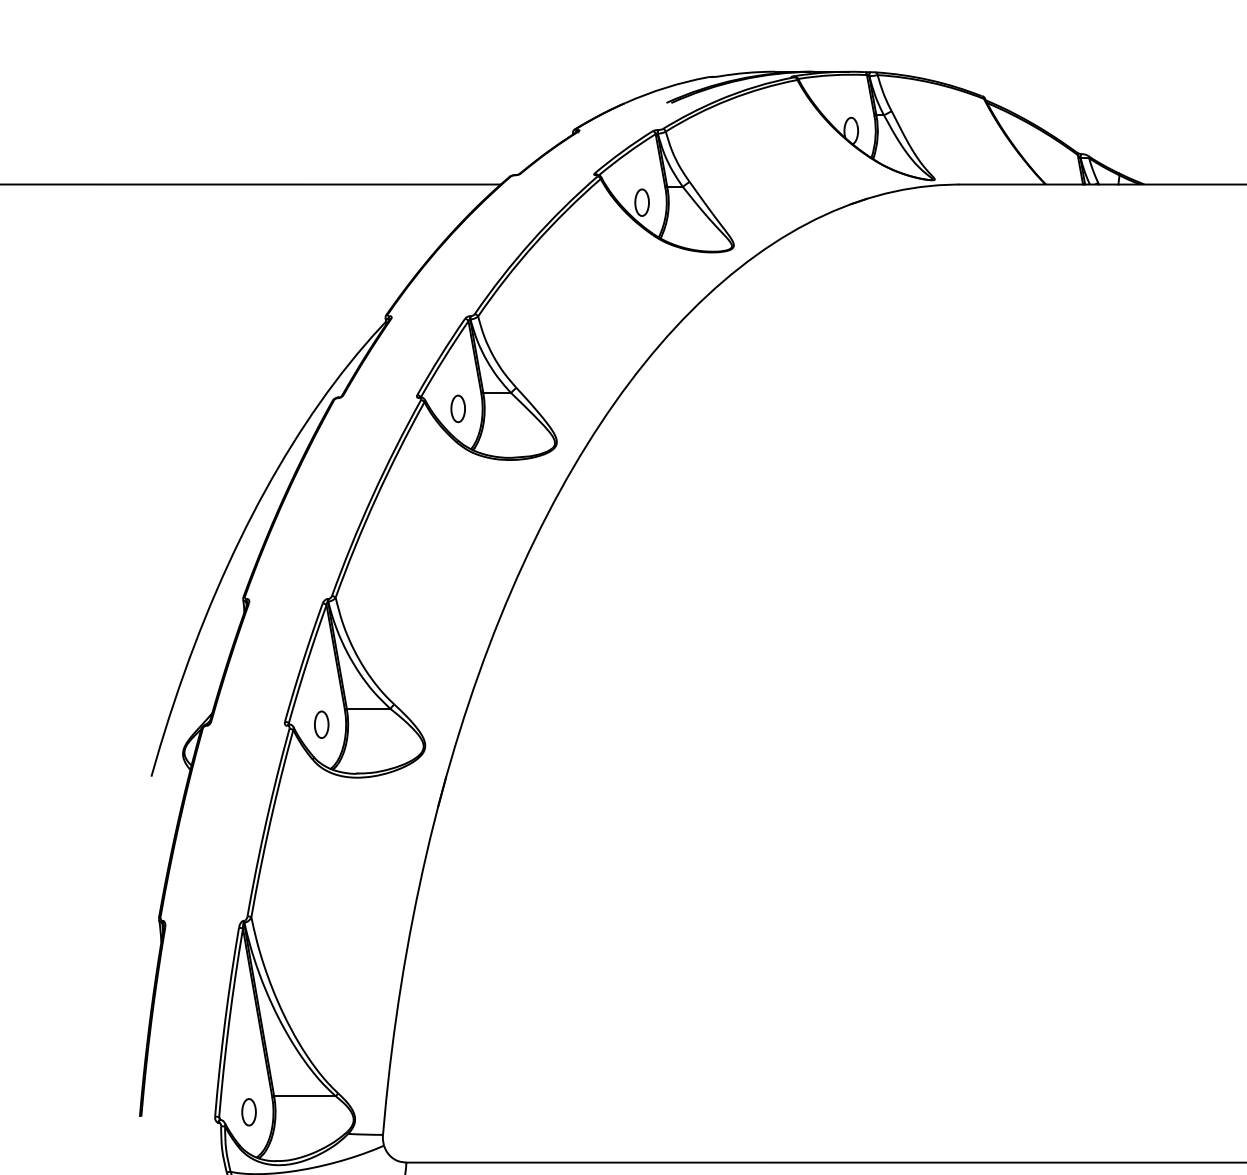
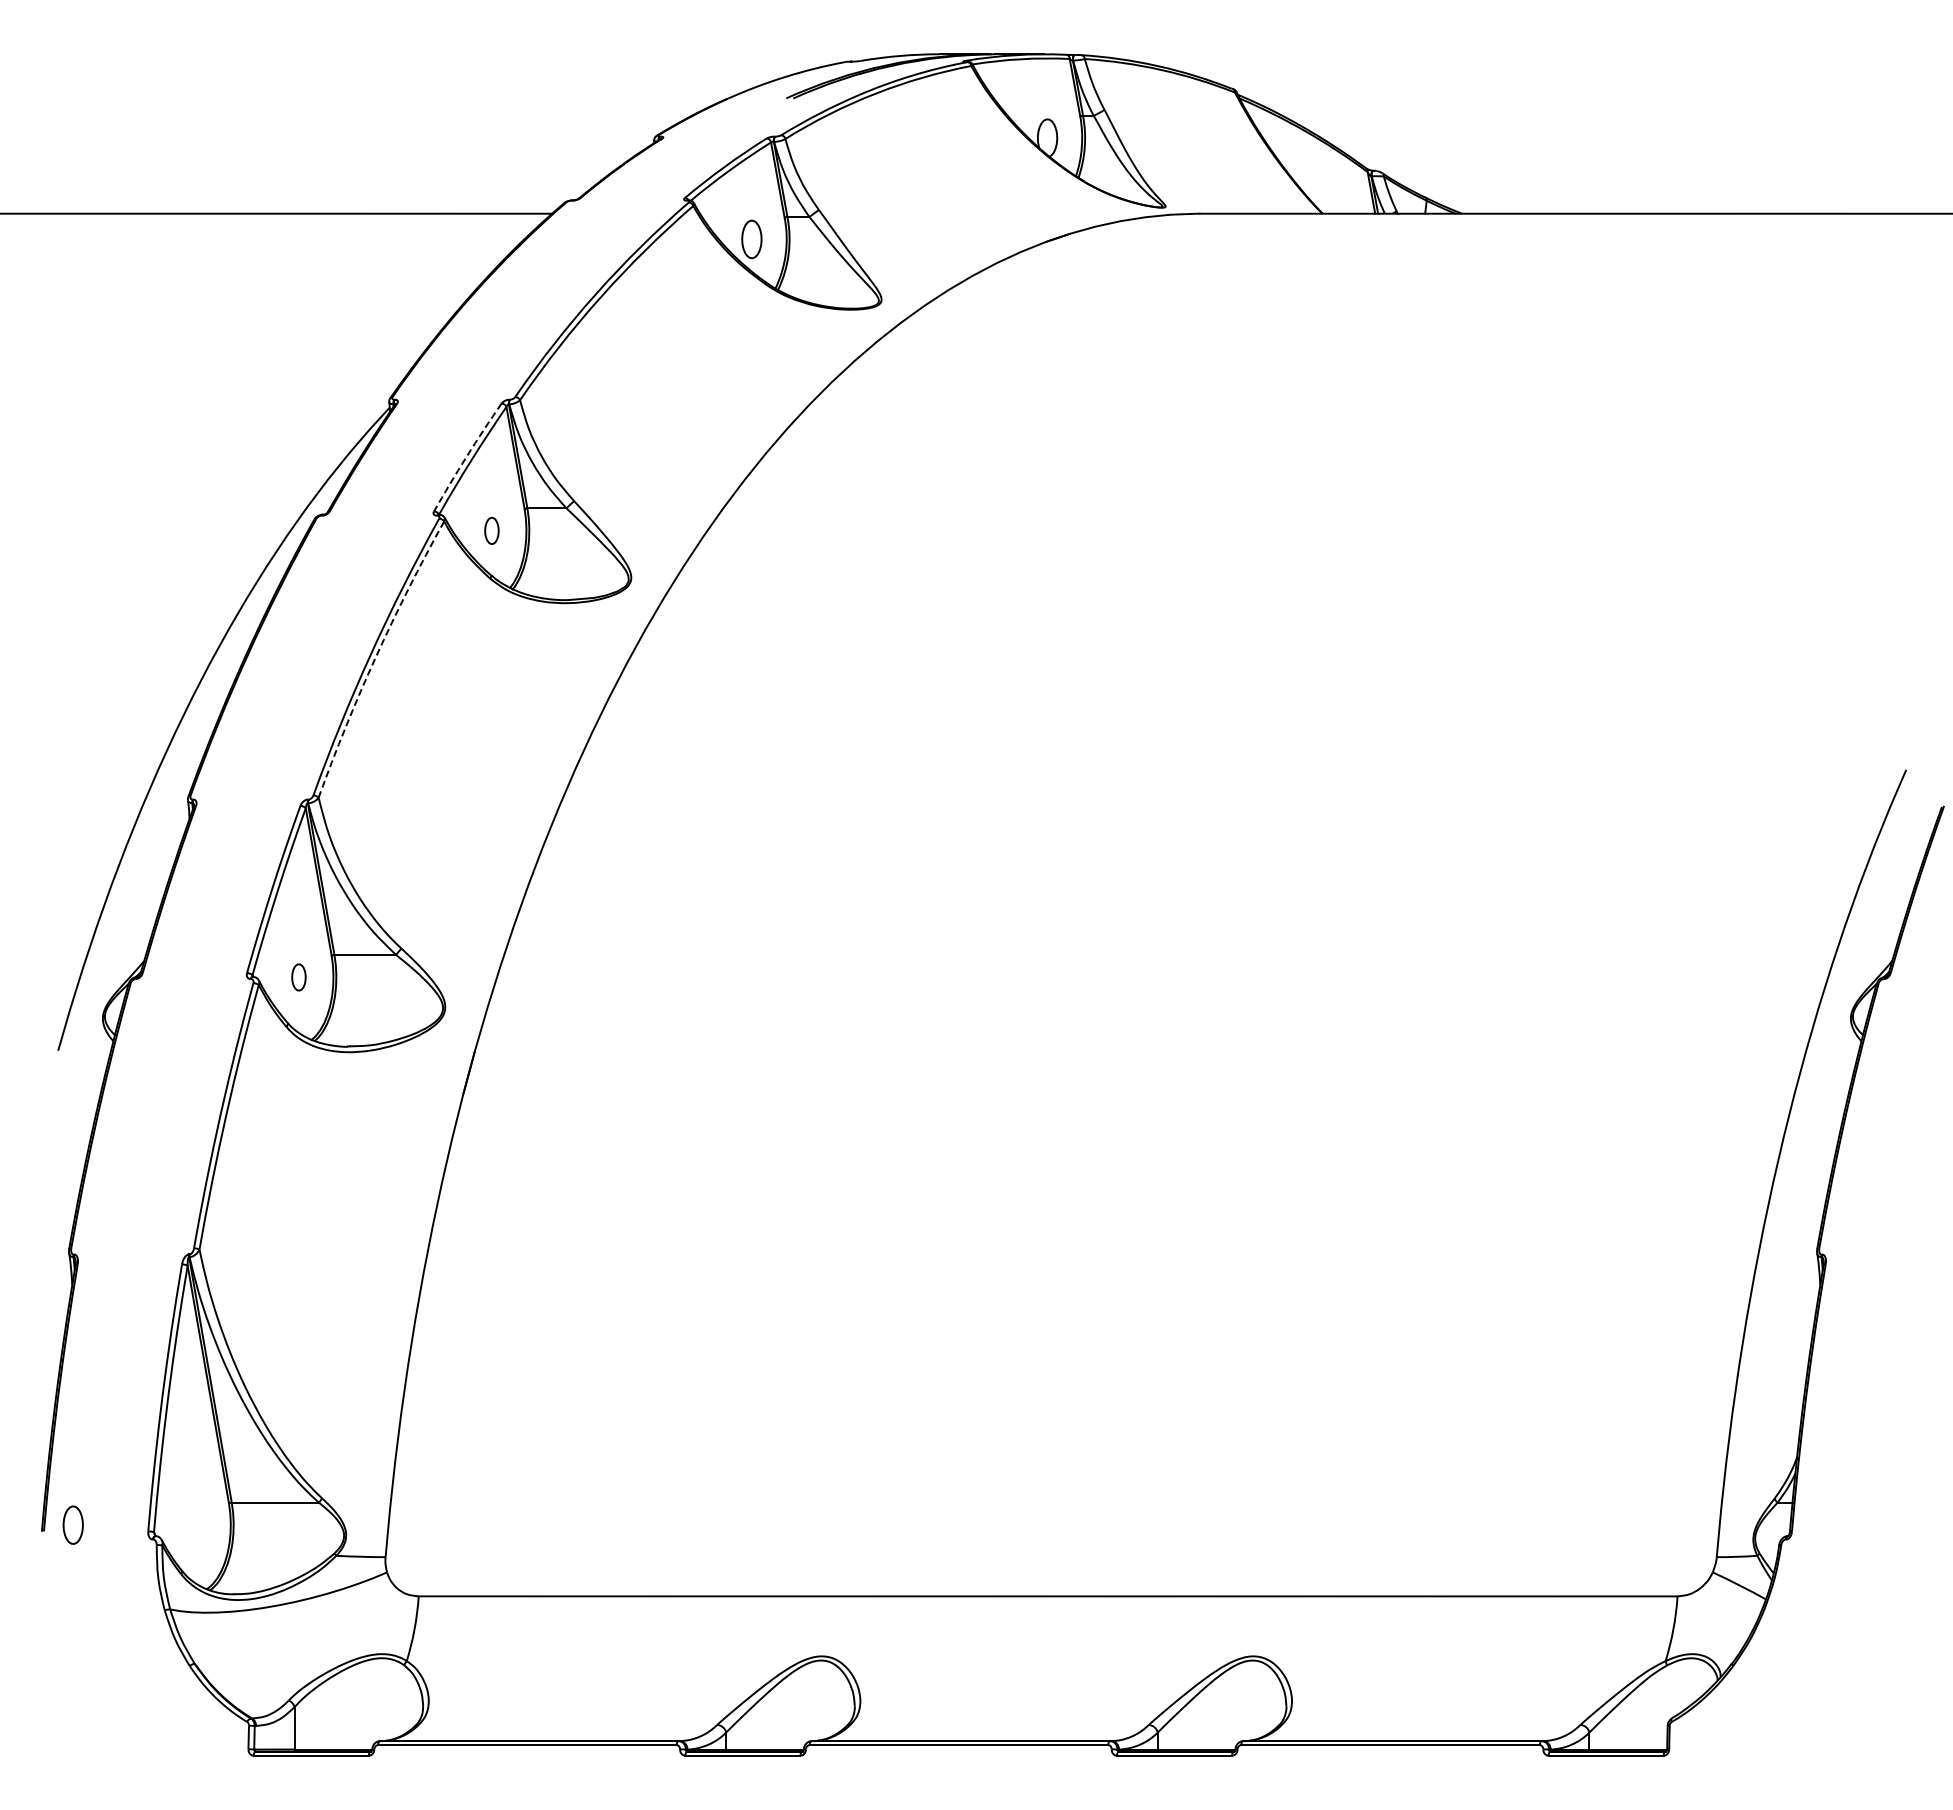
arc: (440, 356) -> (466, 456), solid -> dashed
part: (457, 408) -> (491, 530), size x0.7
arc: (375, 498) -> (375, 657), solid -> dashed
part: (321, 724) -> (298, 977), size x0.7
part: (248, 1111) -> (72, 1524), moved

